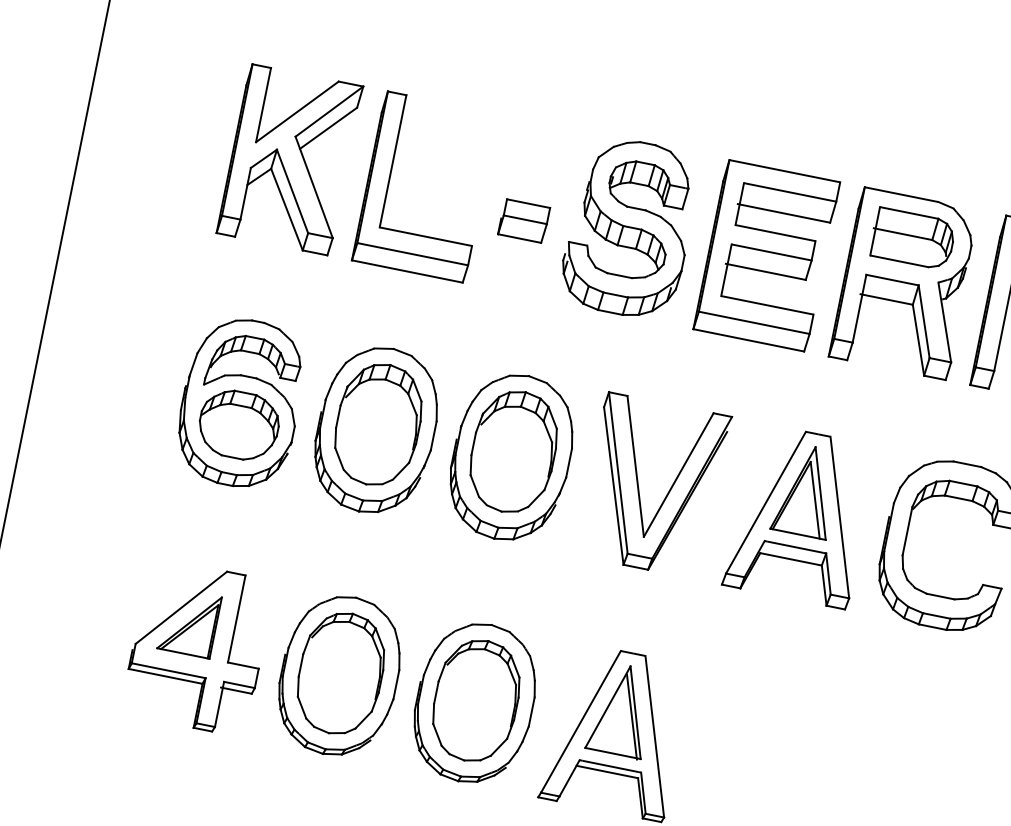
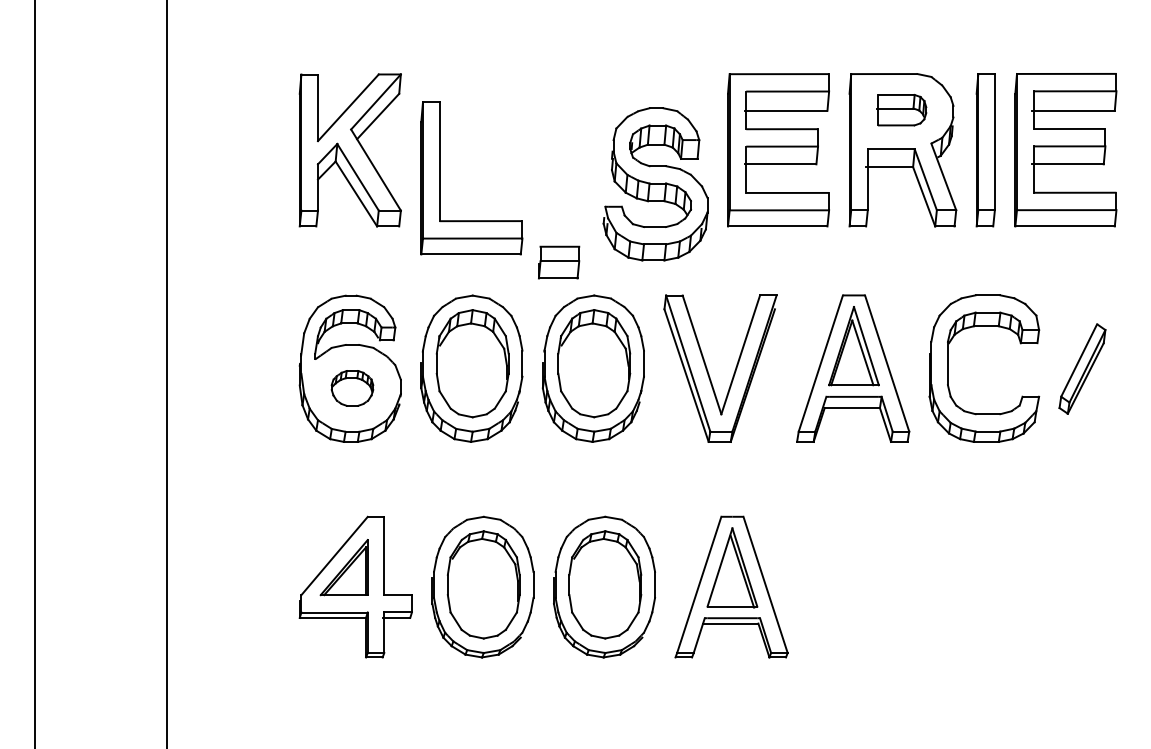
part: (390, 180) -> (440, 178), moved
part: (524, 221) -> (559, 262), moved
part: (629, 228) -> (655, 184), moved
part: (912, 237) -> (901, 109), size x0.7
part: (238, 425) -> (352, 388), size x0.6

